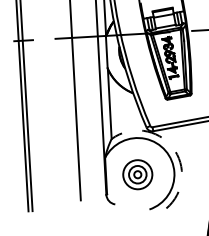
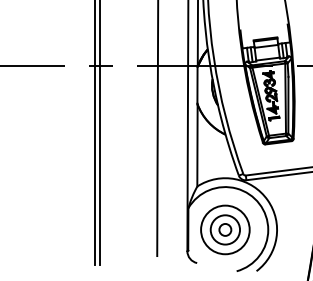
arc: (172, 147) -> (267, 200), dashed -> solid
part: (137, 174) -> (225, 229), size x1.43

